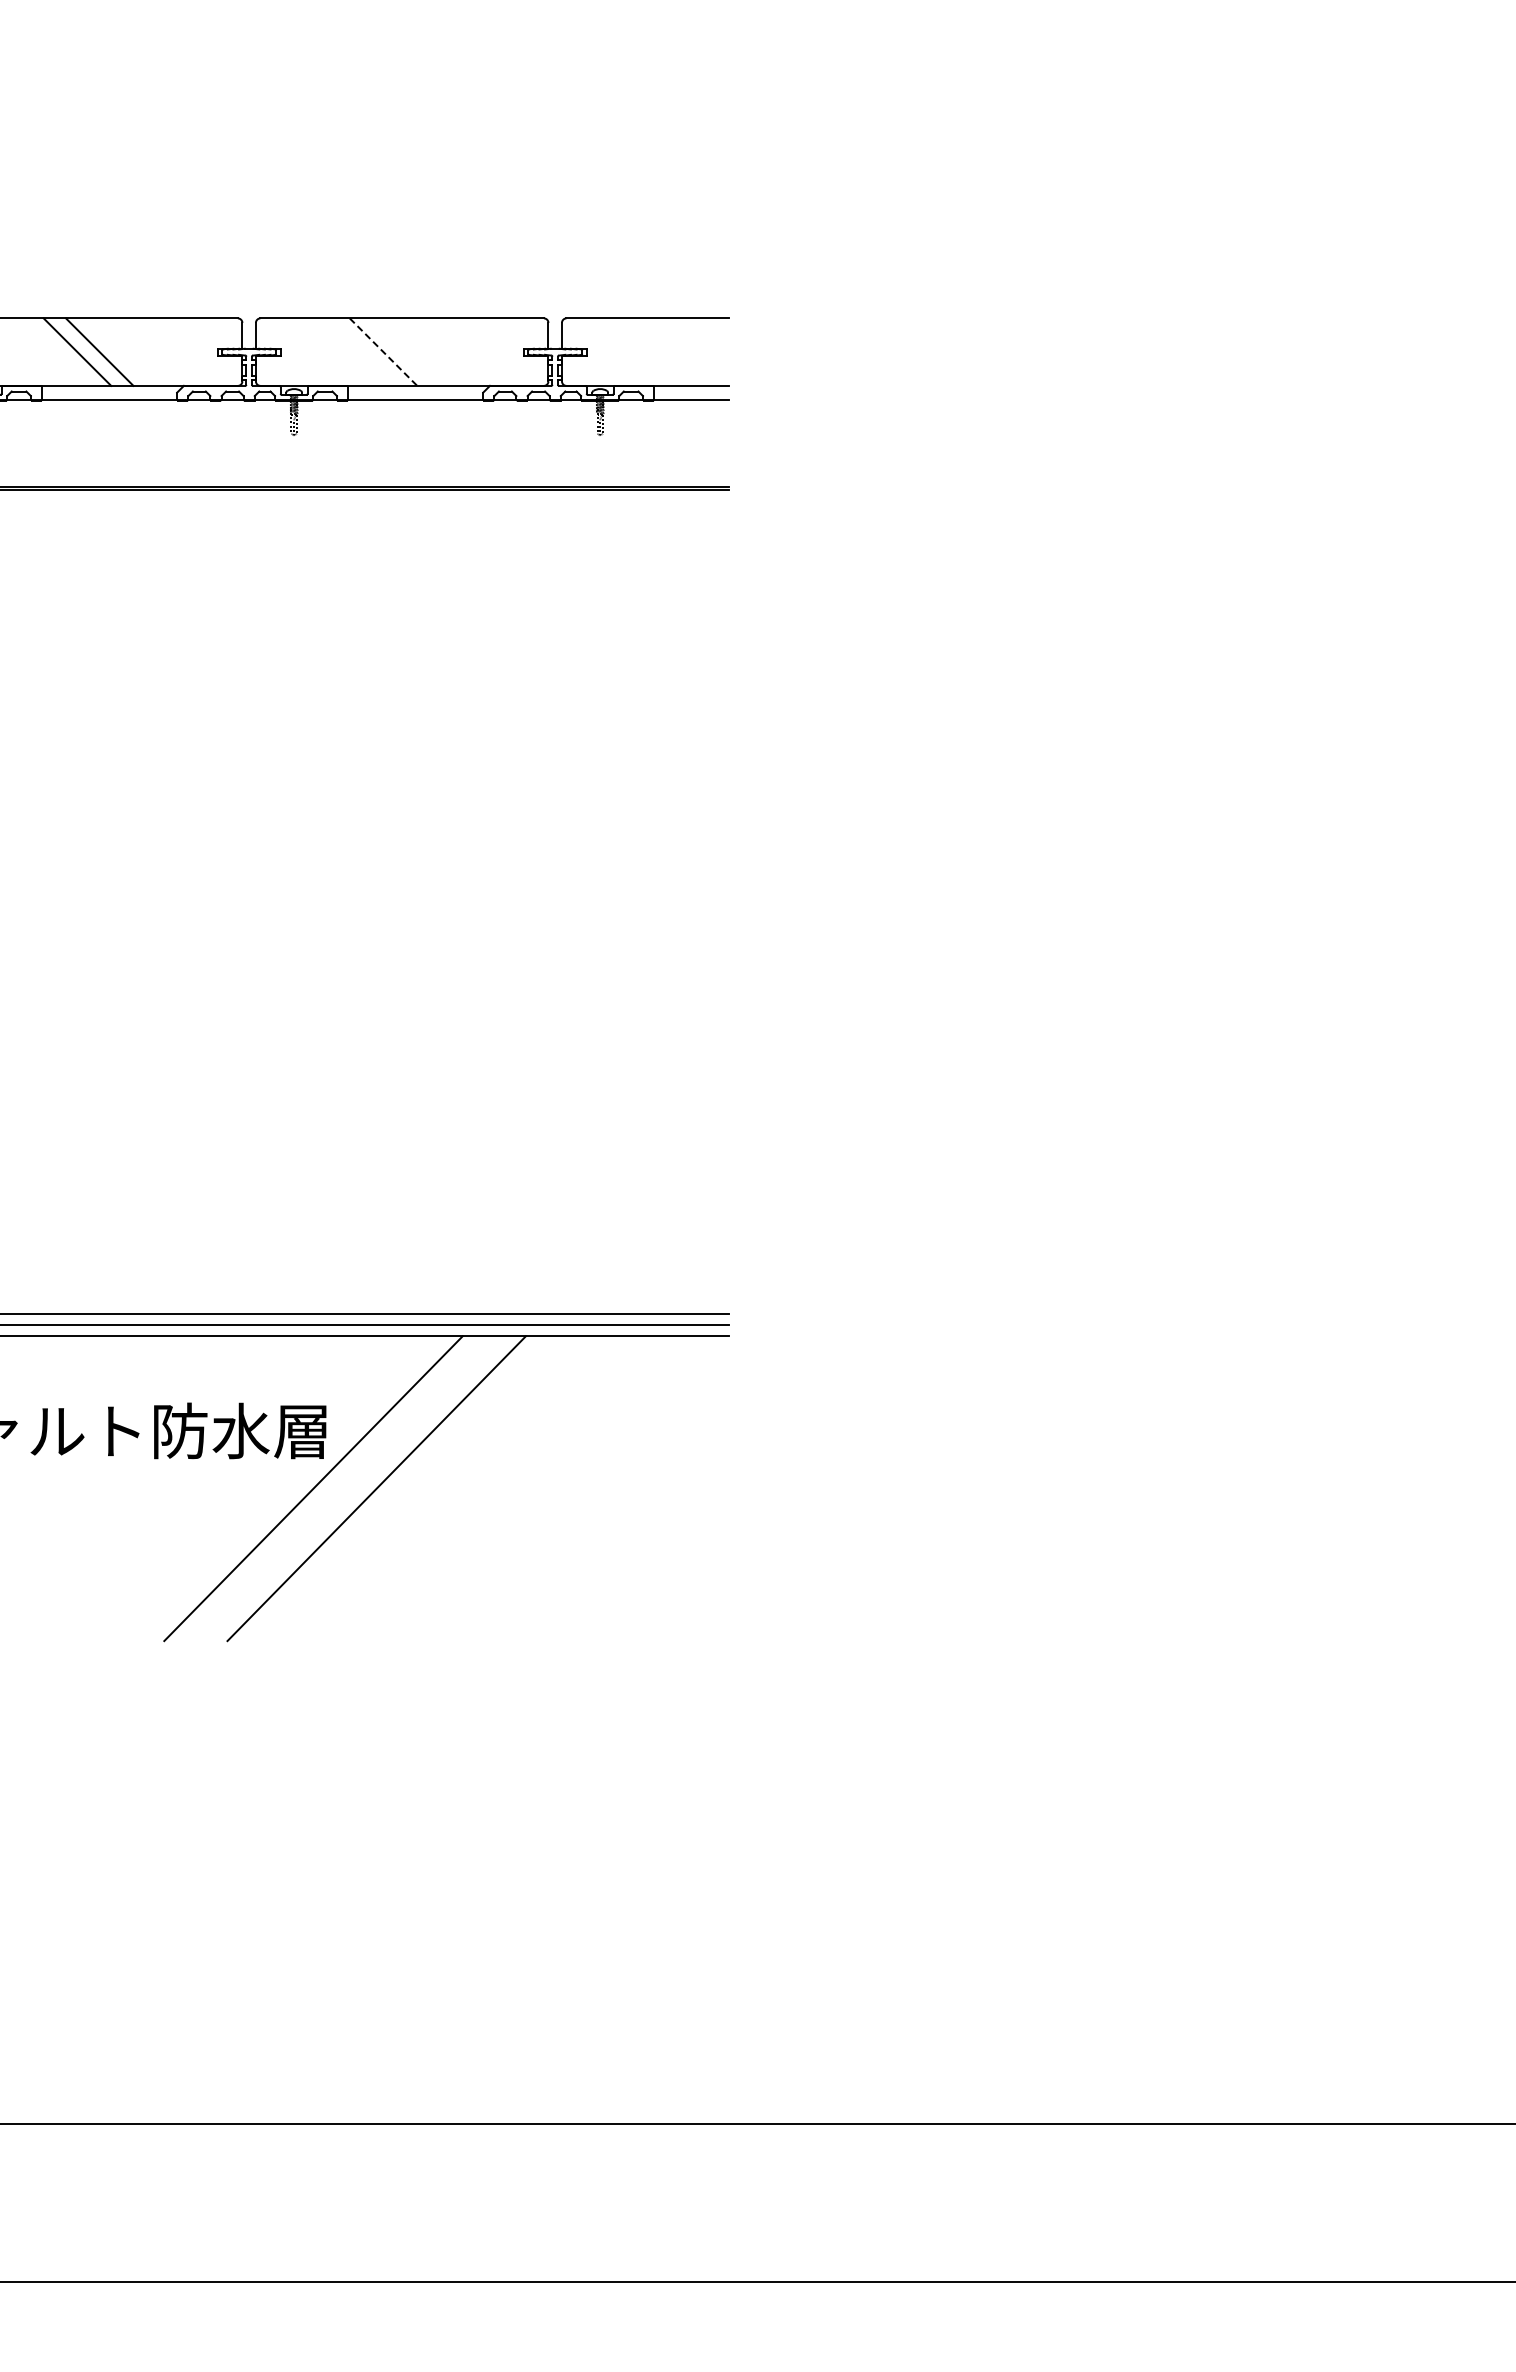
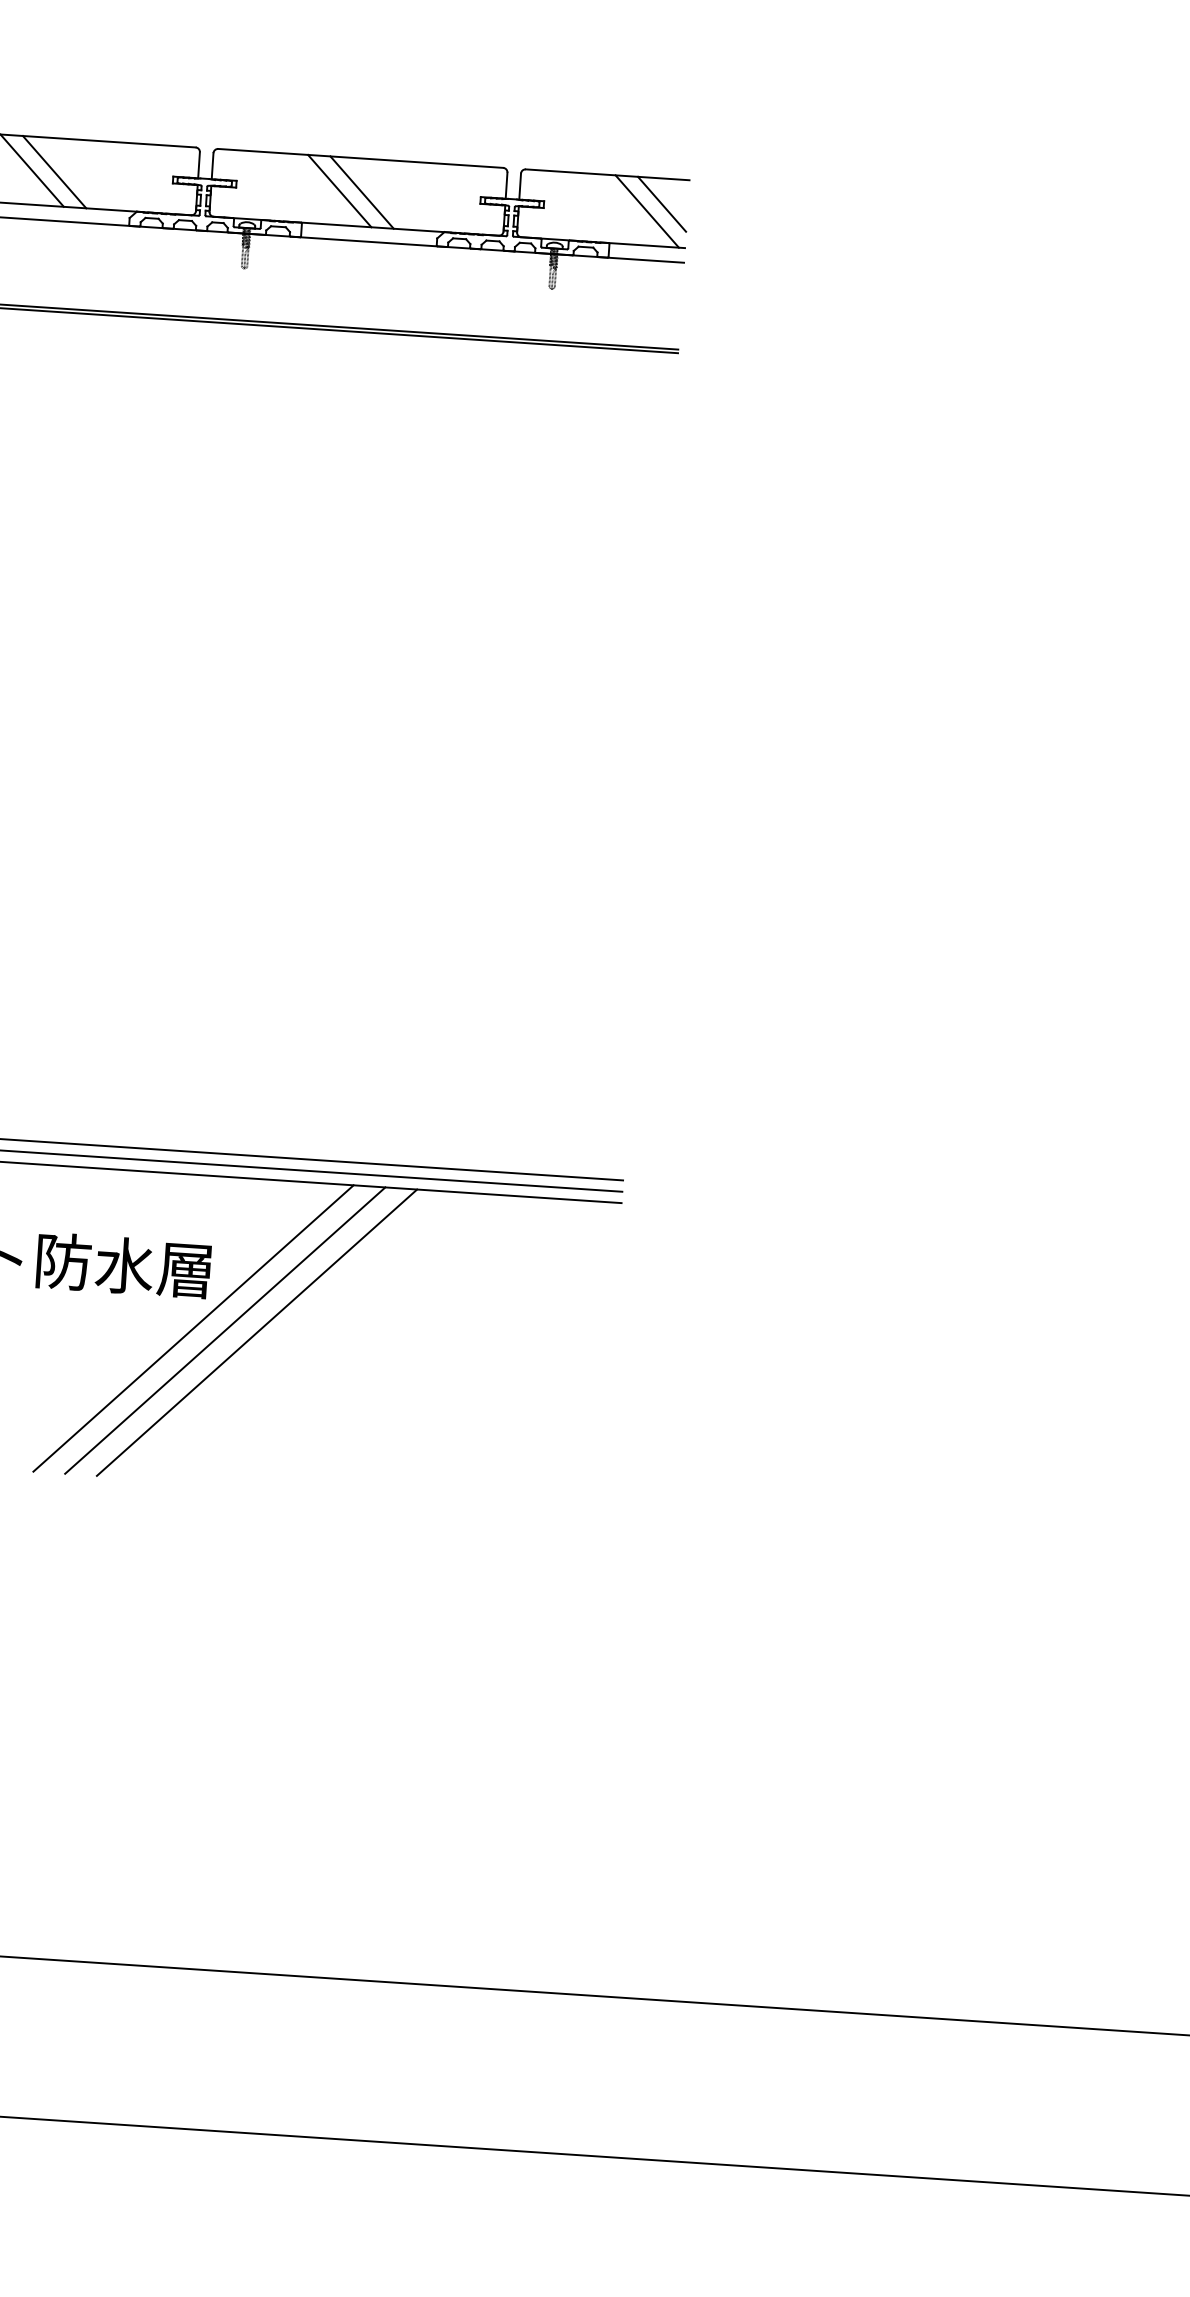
line: (703, 343) -> (661, 203), added
line: (405, 351) -> (361, 191), added
line: (689, 351) -> (647, 210), added
line: (383, 352) -> (339, 191), dashed -> solid
line: (344, 1488) -> (224, 1330), added

